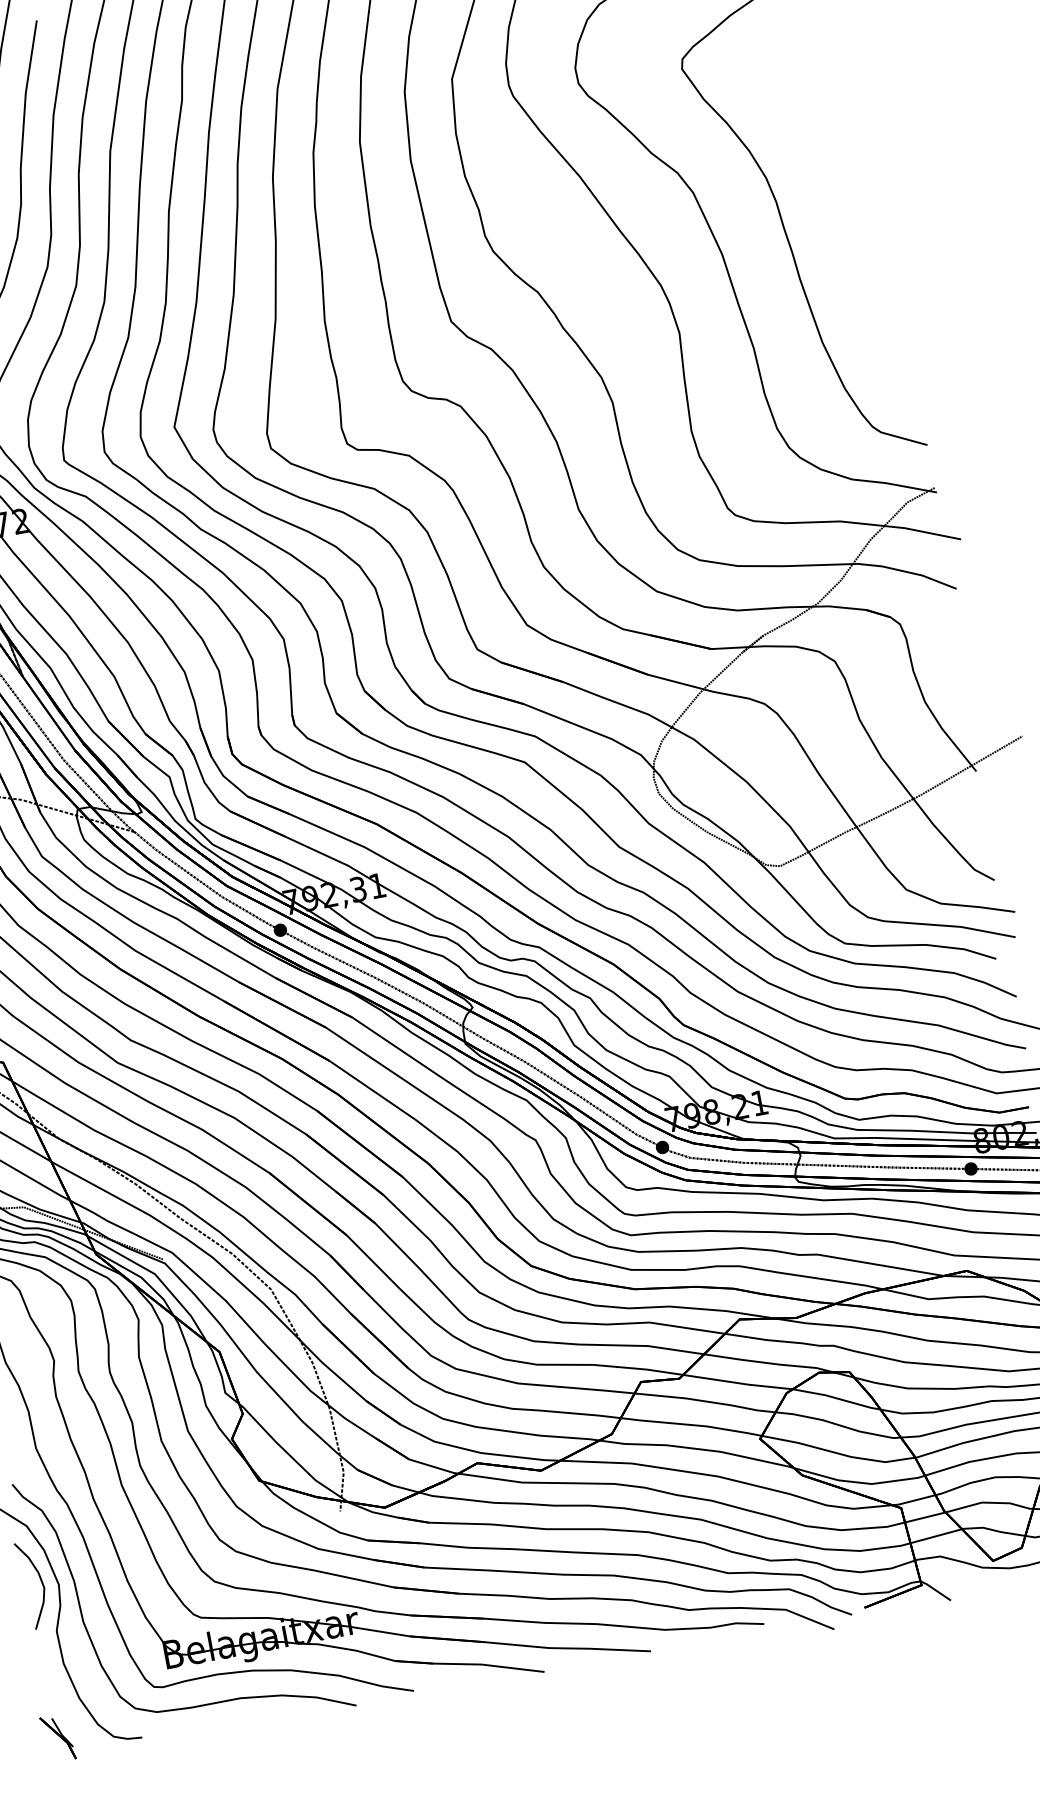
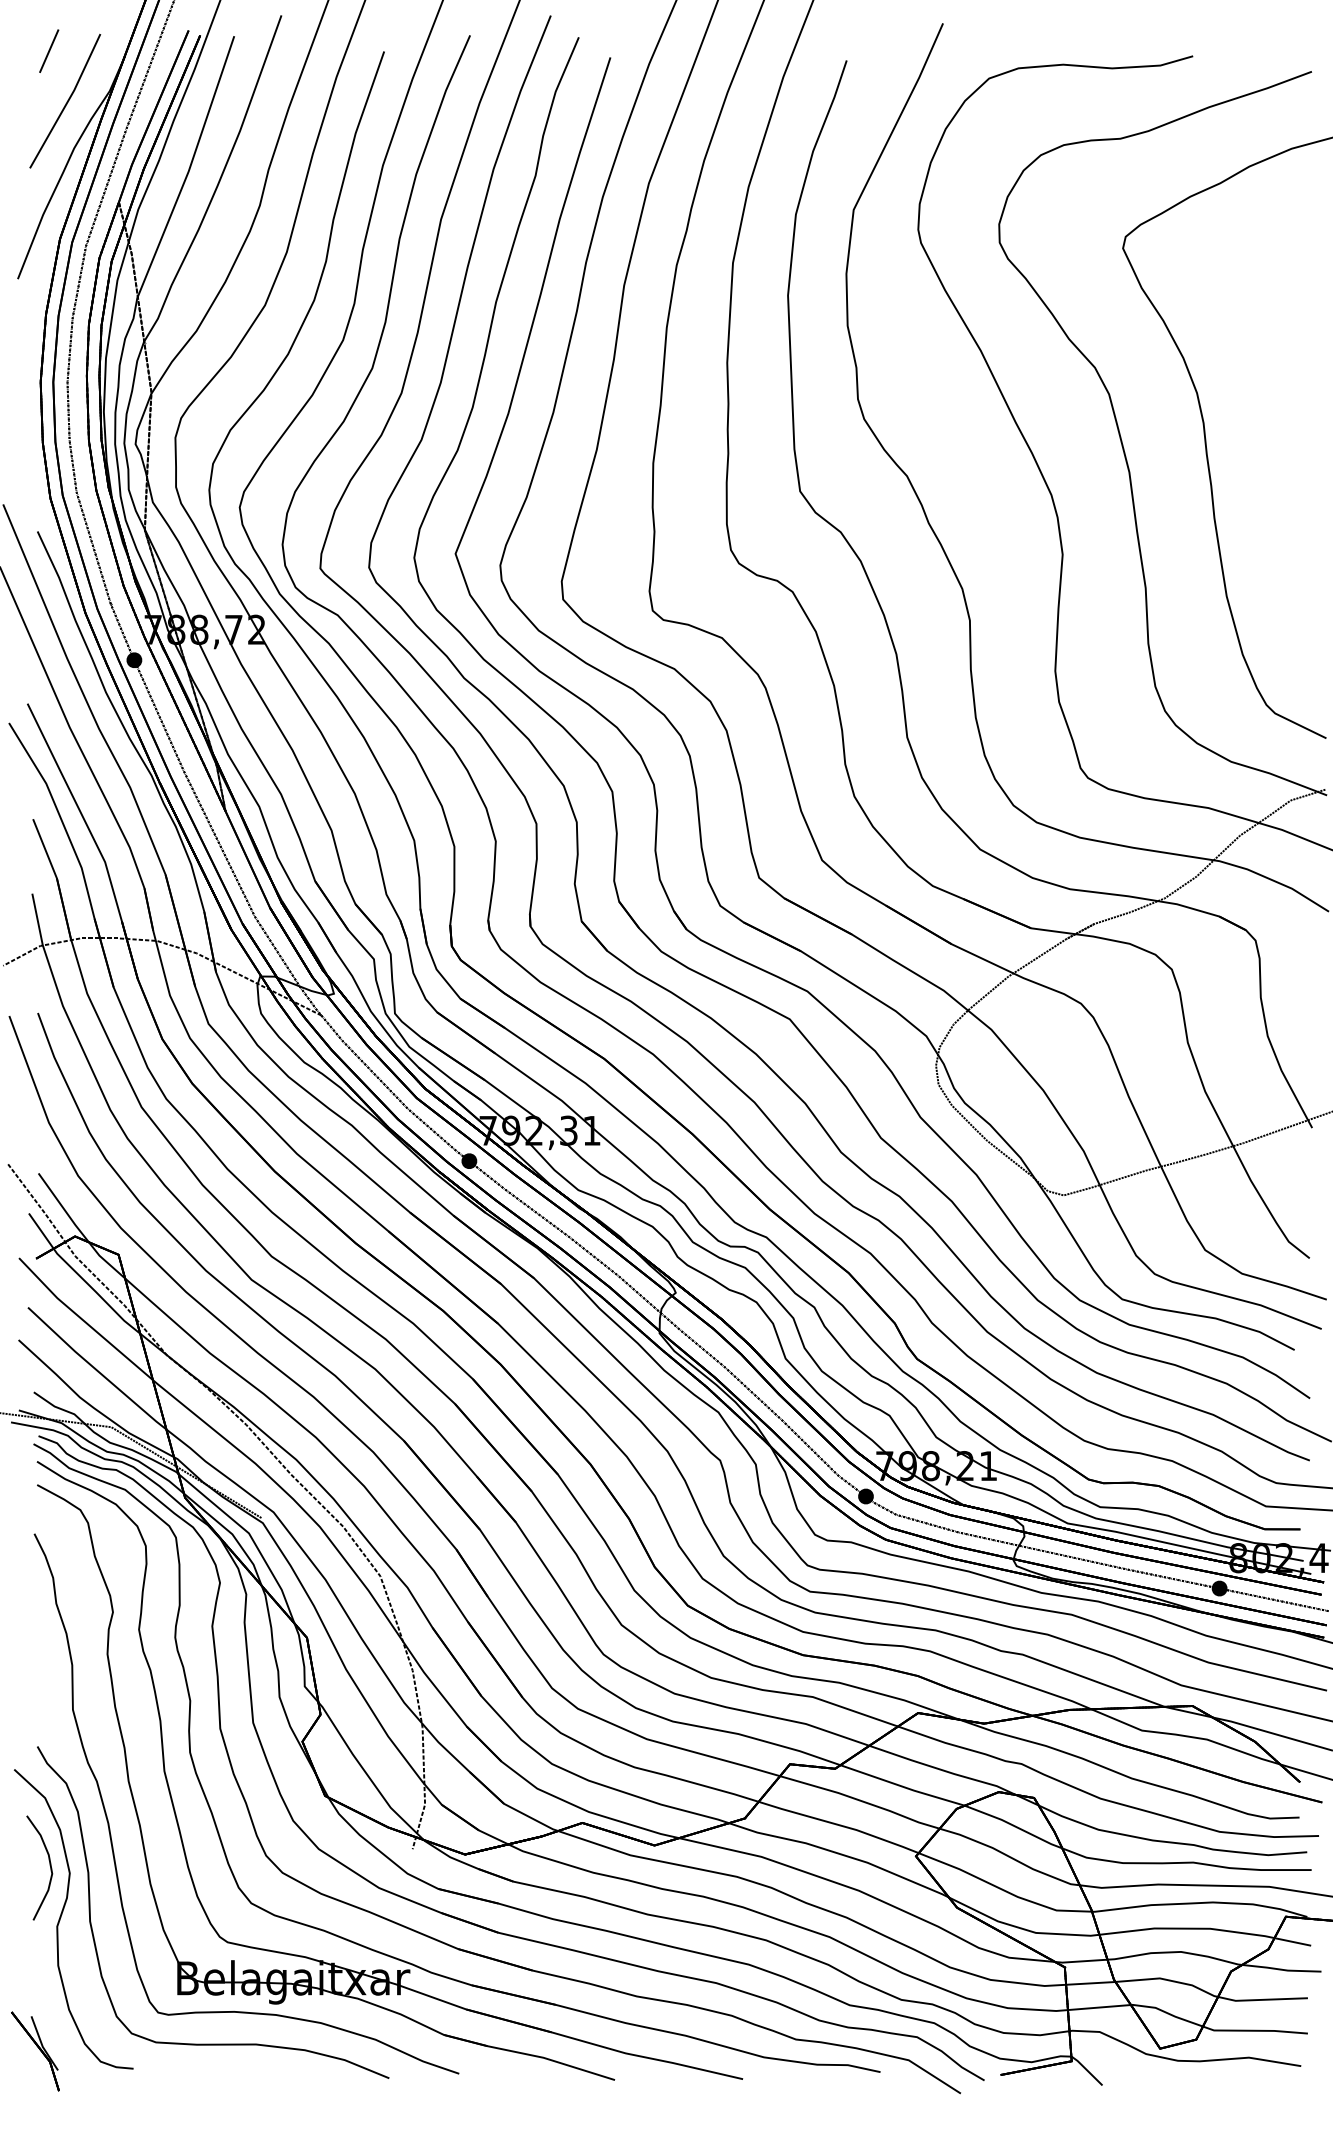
part: (58, 1738) -> (35, 2051), size x1.43

